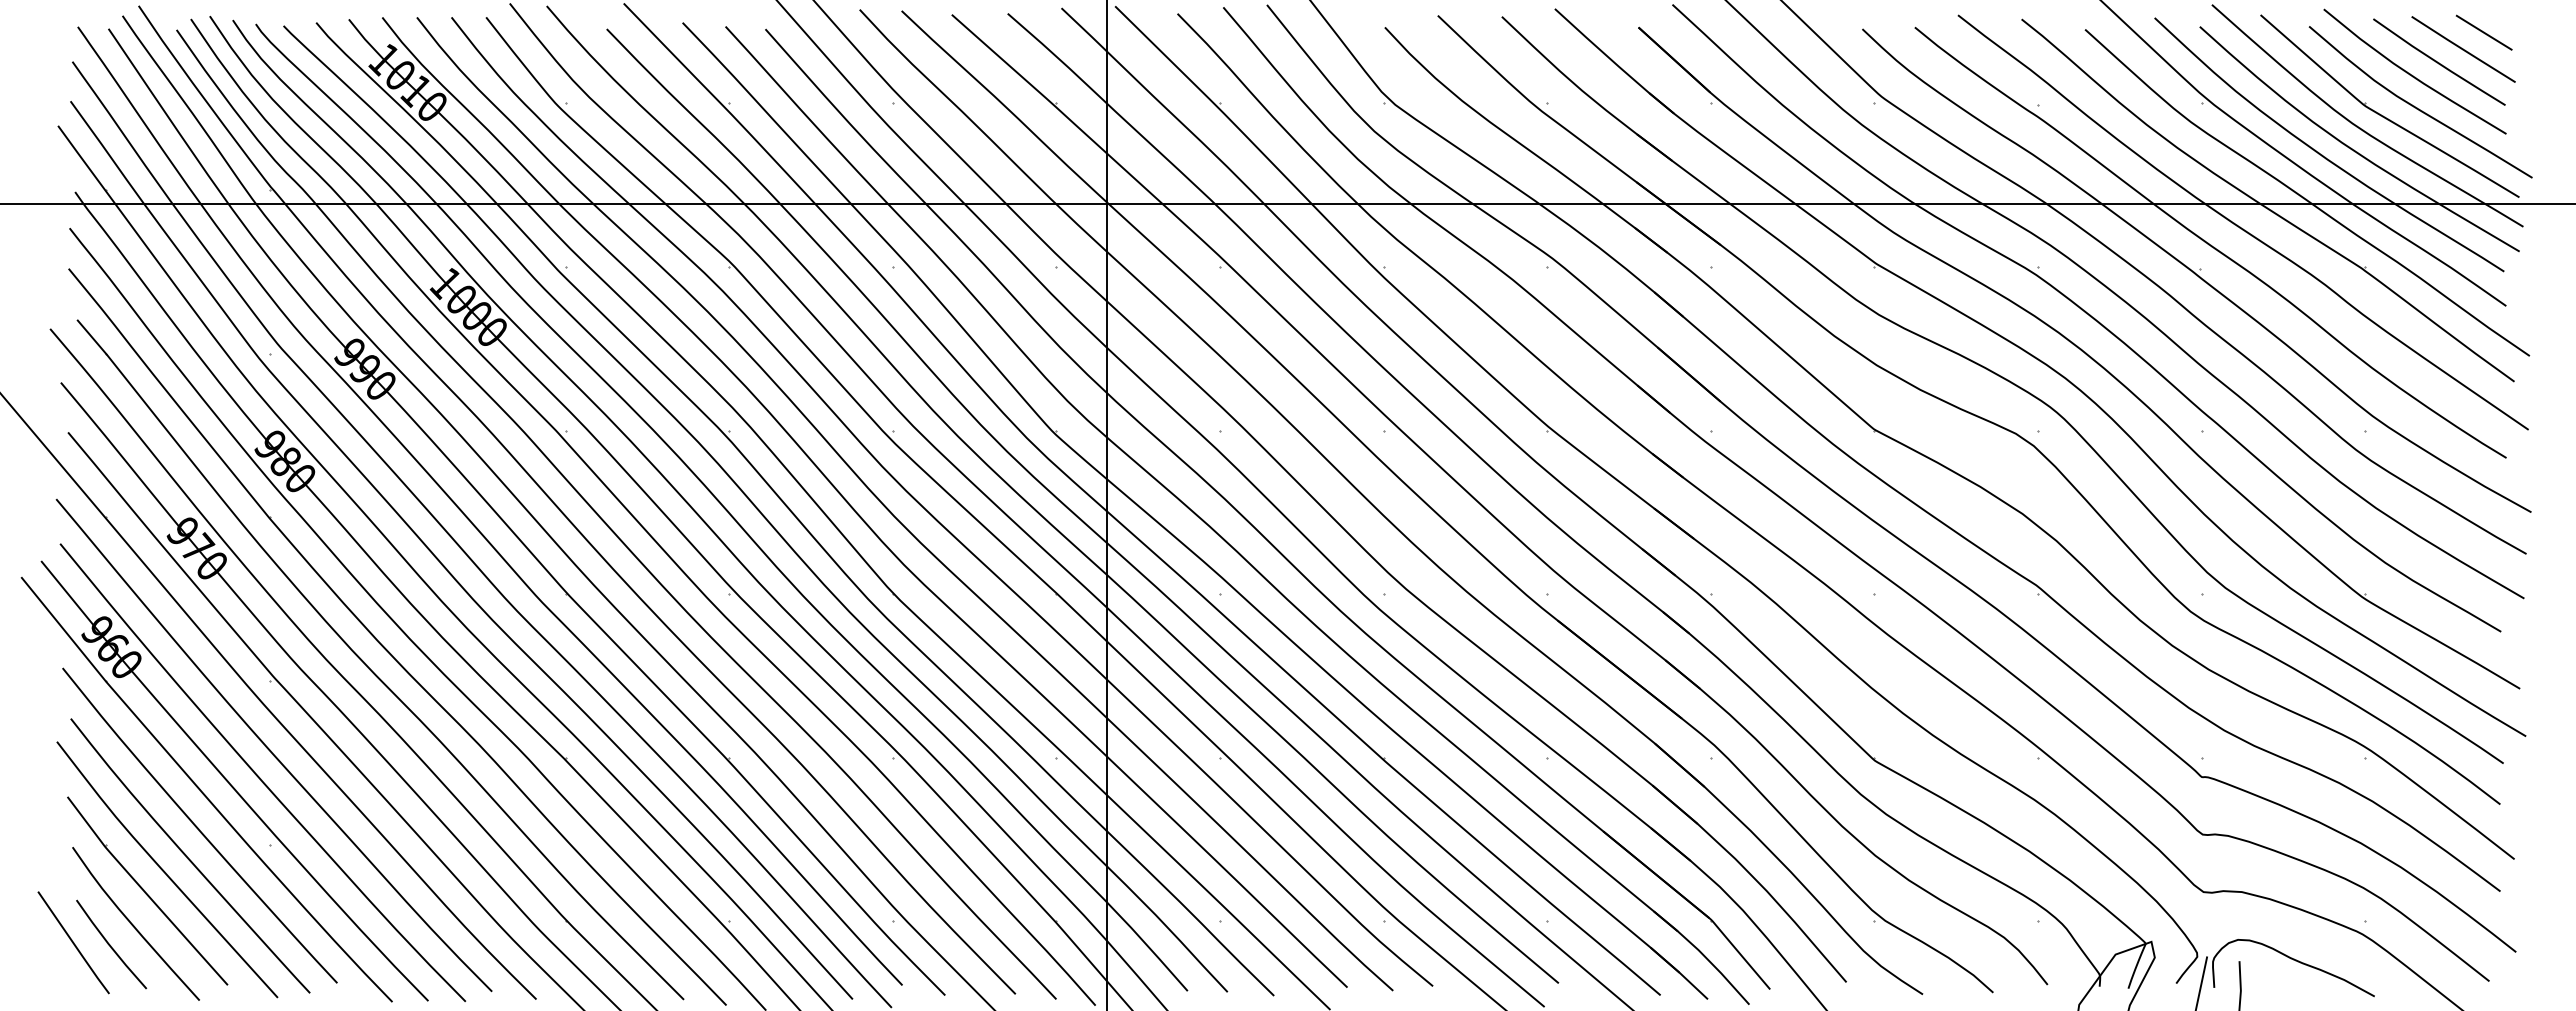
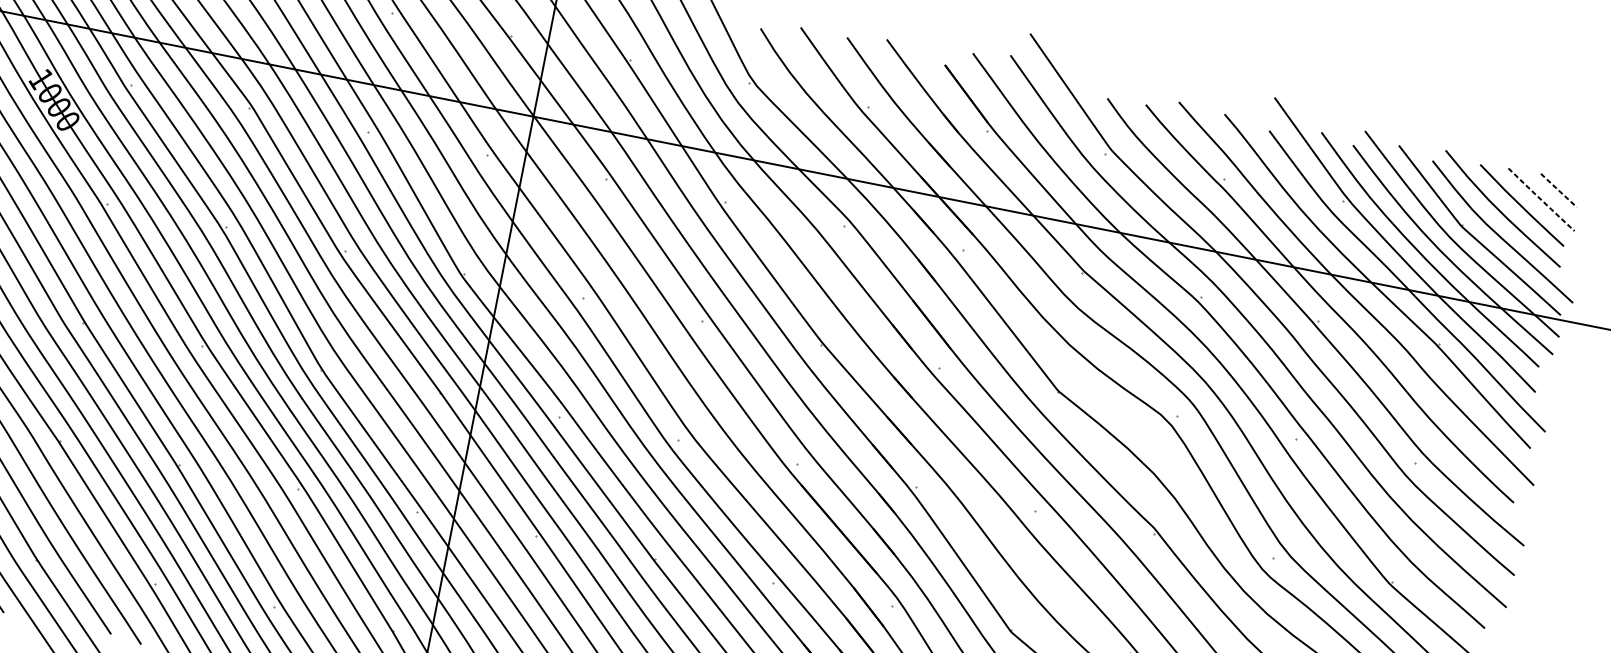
line: (2485, 33) -> (1559, 191), solid -> dashed
line: (2463, 49) -> (1541, 199), solid -> dashed

